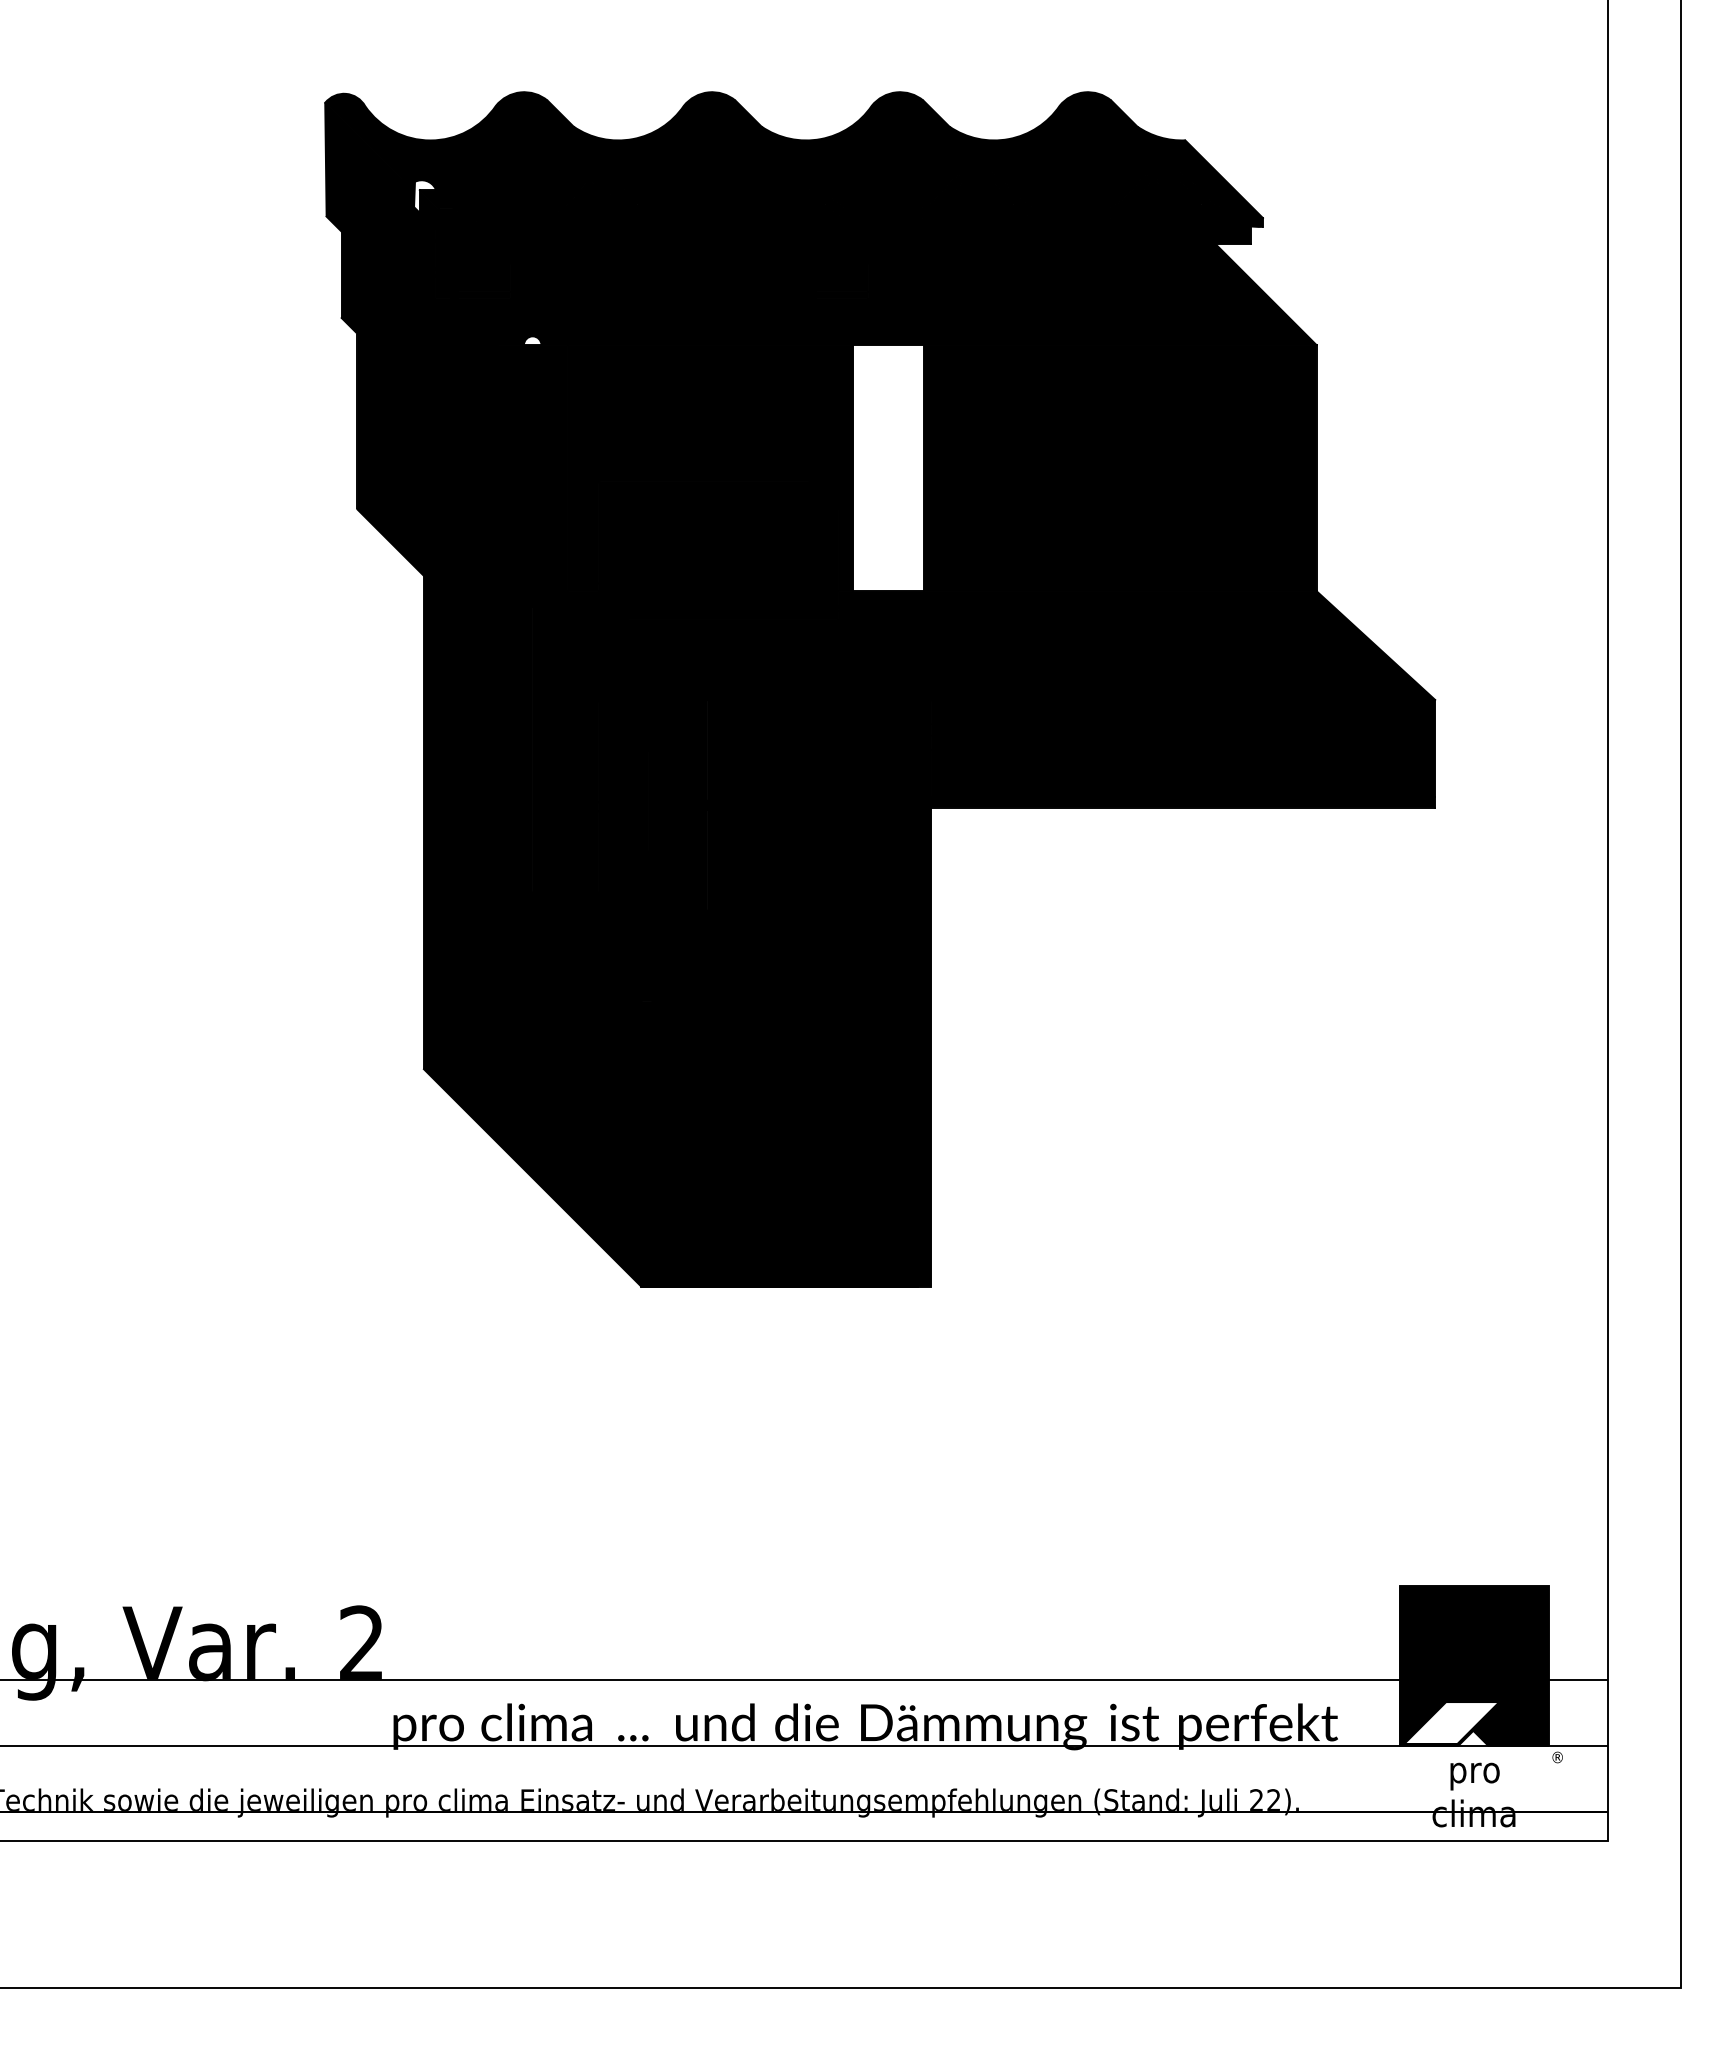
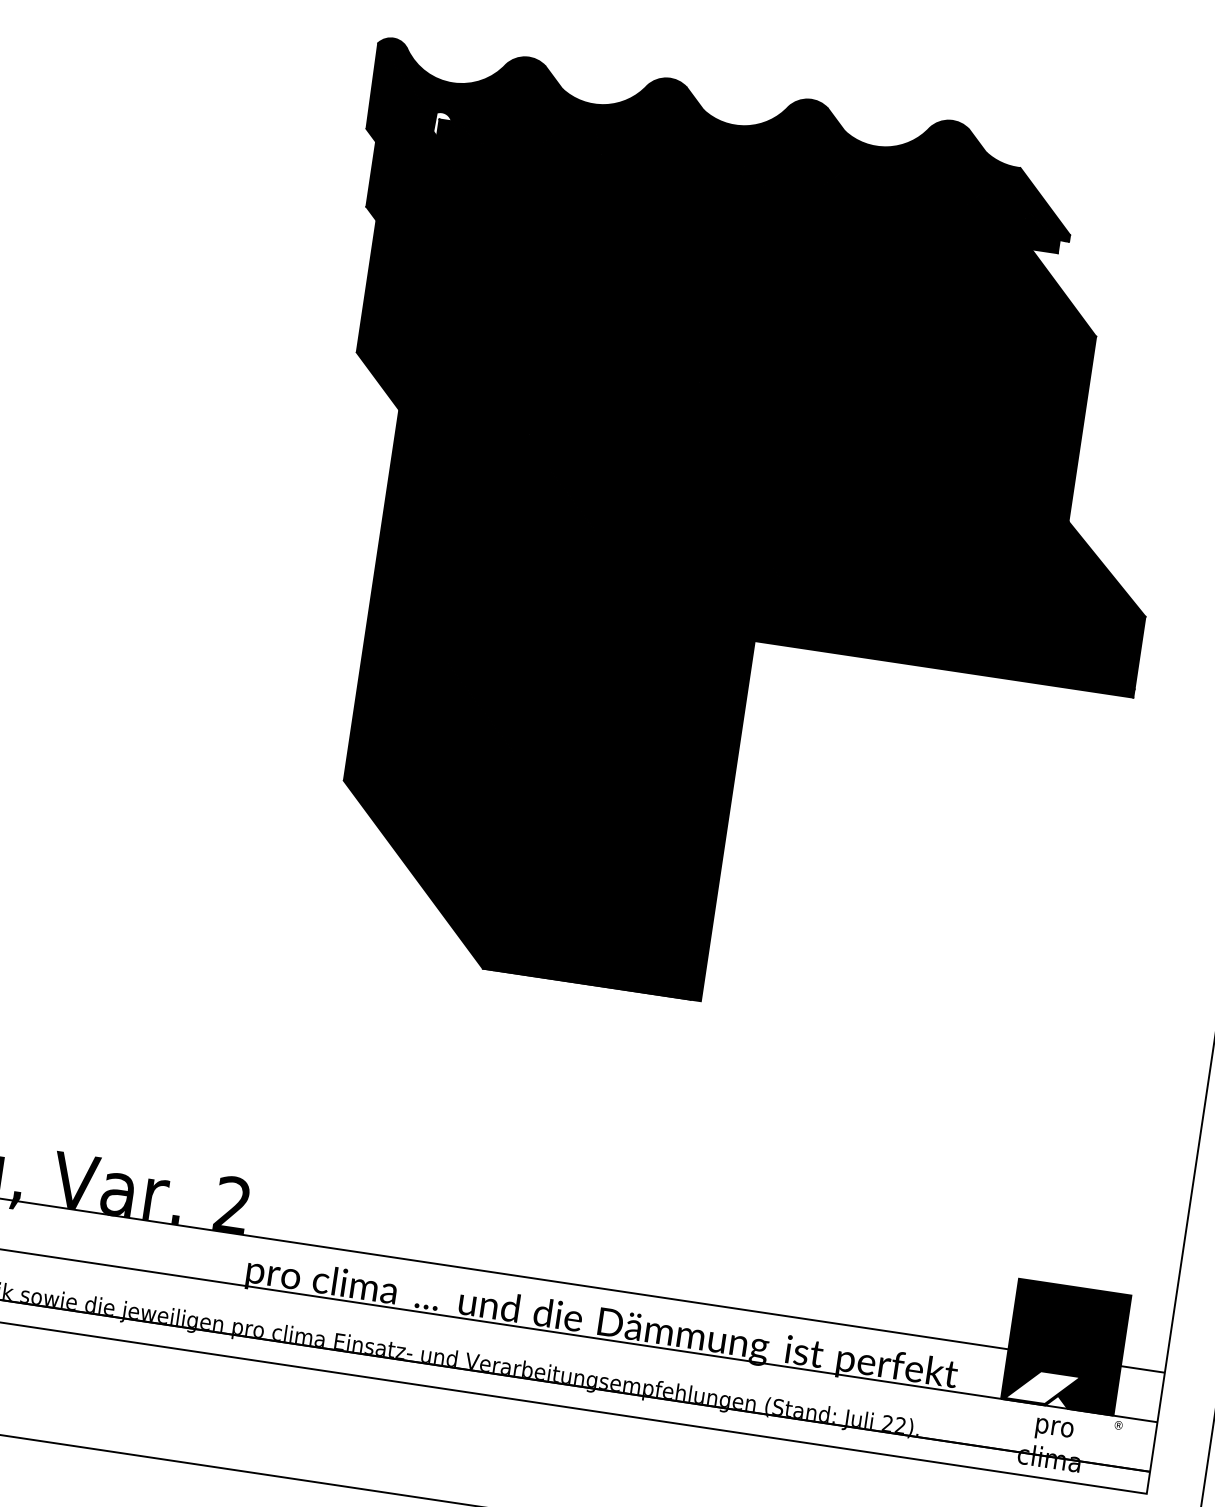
fill: (532, 340) -> (507, 245), added
fill: (888, 468) -> (760, 381), added

